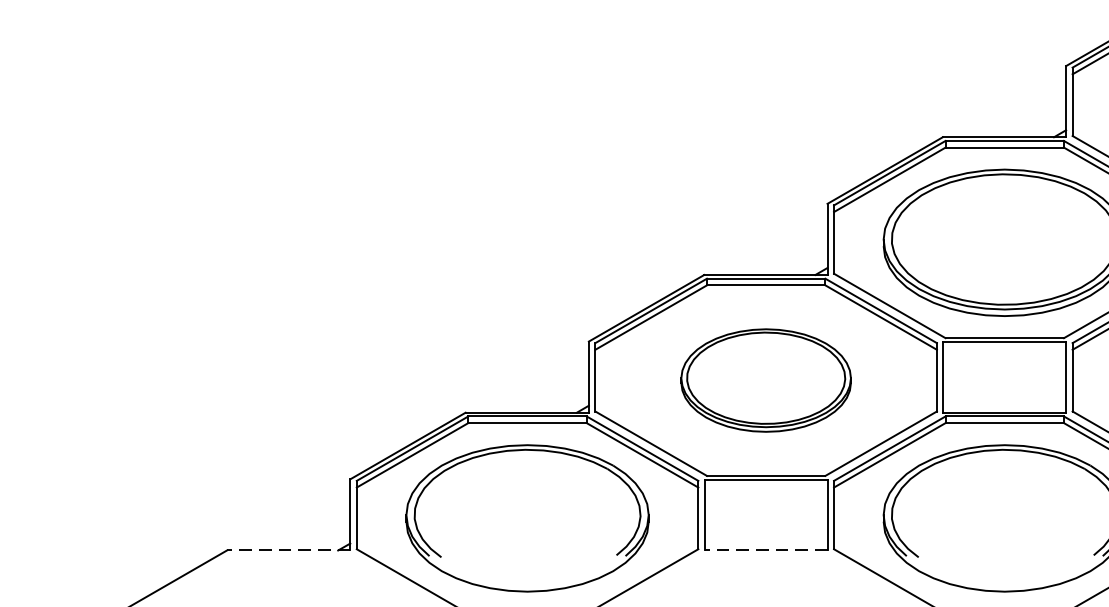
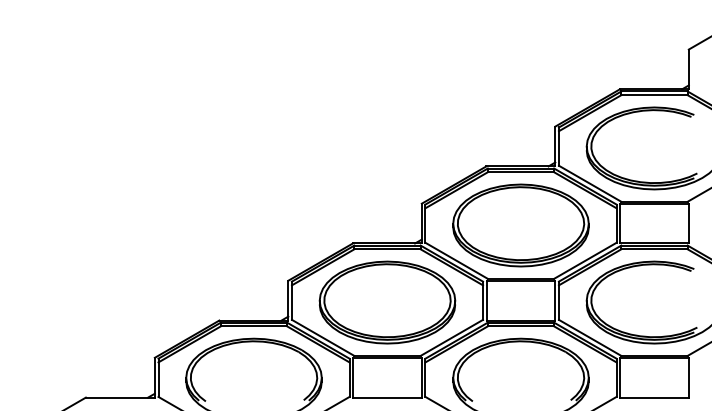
part: (766, 380) -> (387, 302), size x1.43
line: (287, 550) -> (119, 397), dashed -> solid
line: (766, 550) -> (387, 397), dashed -> solid

